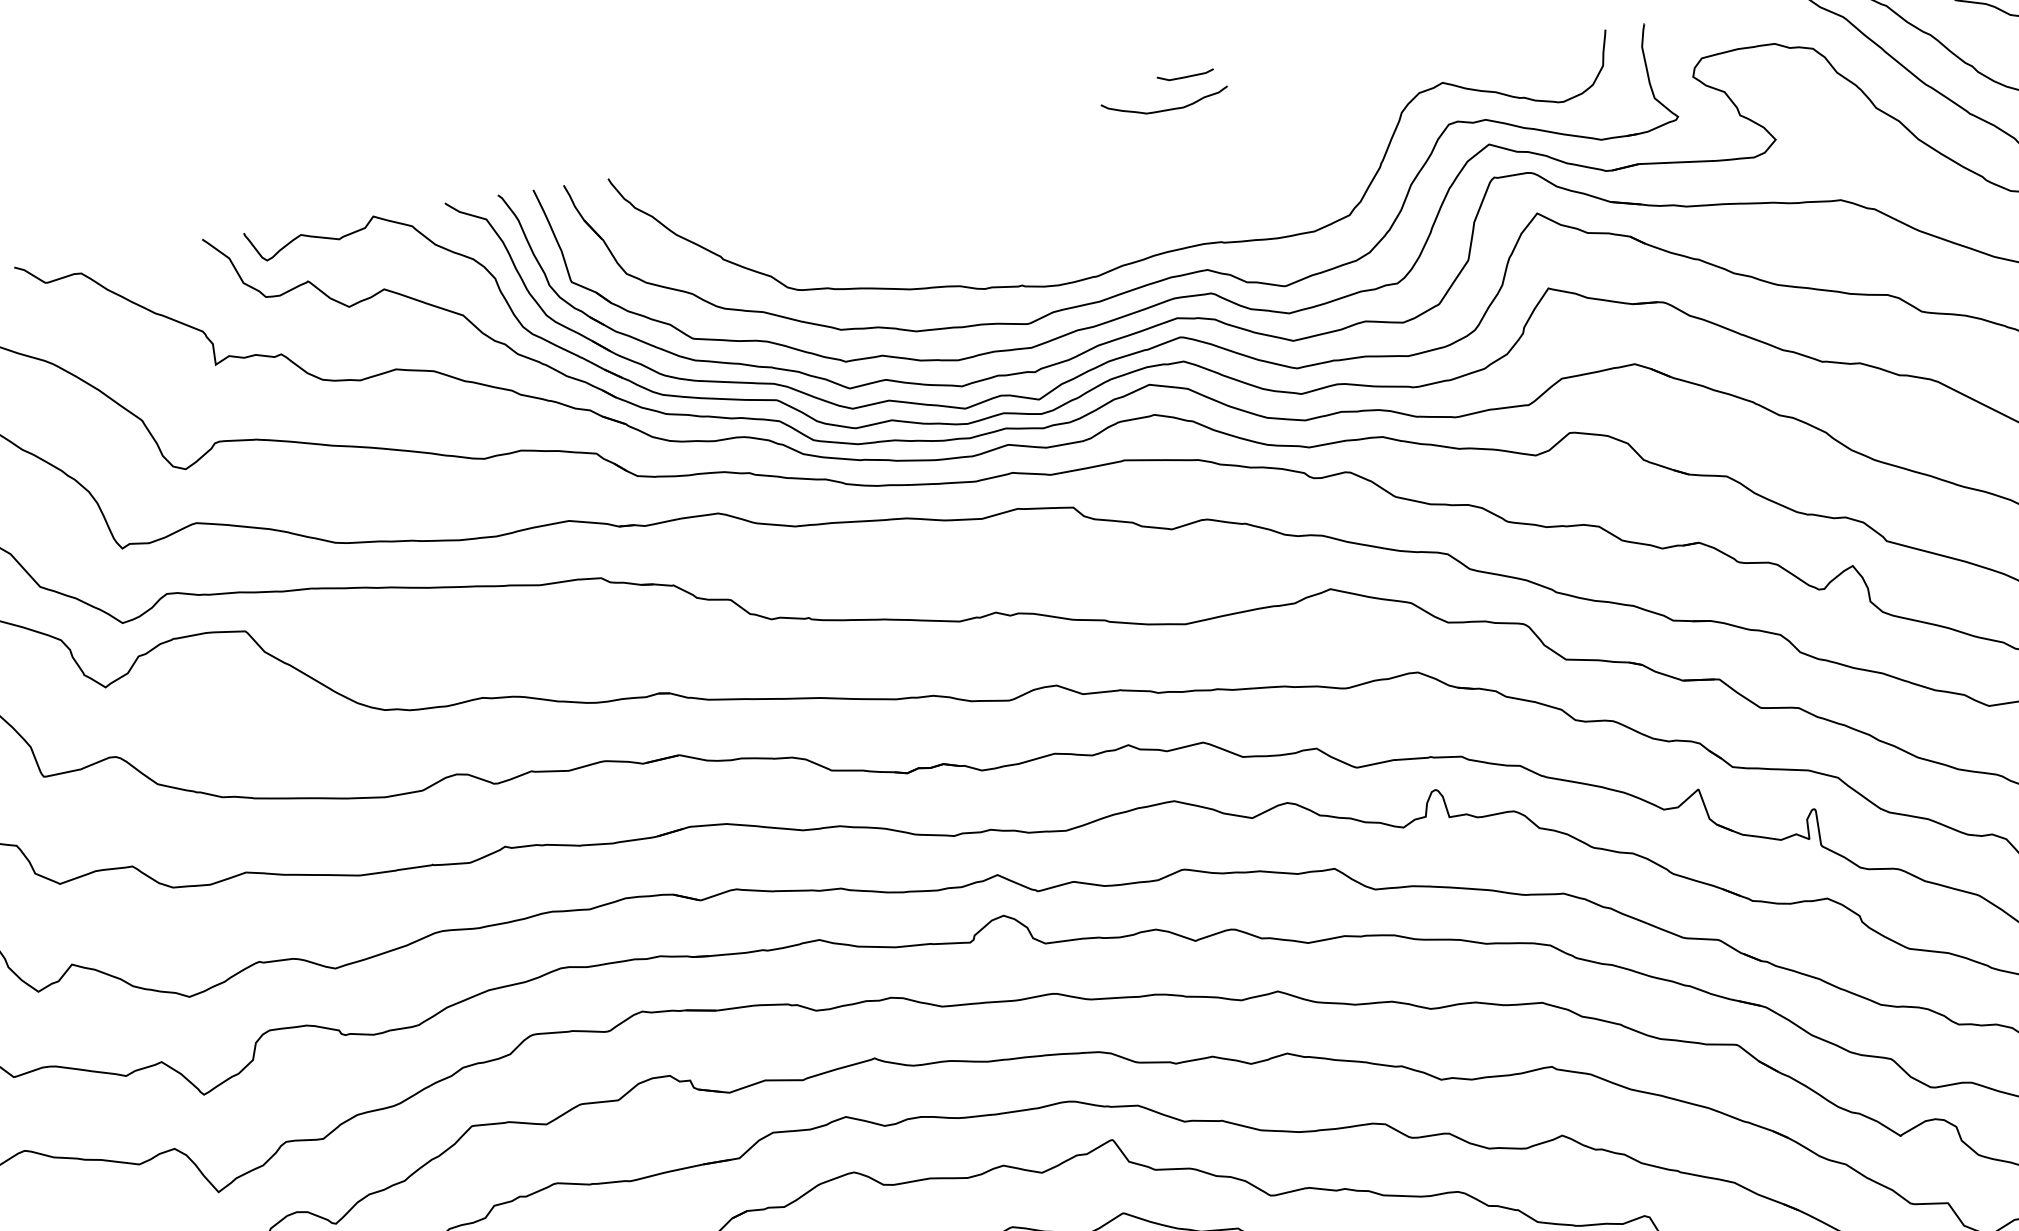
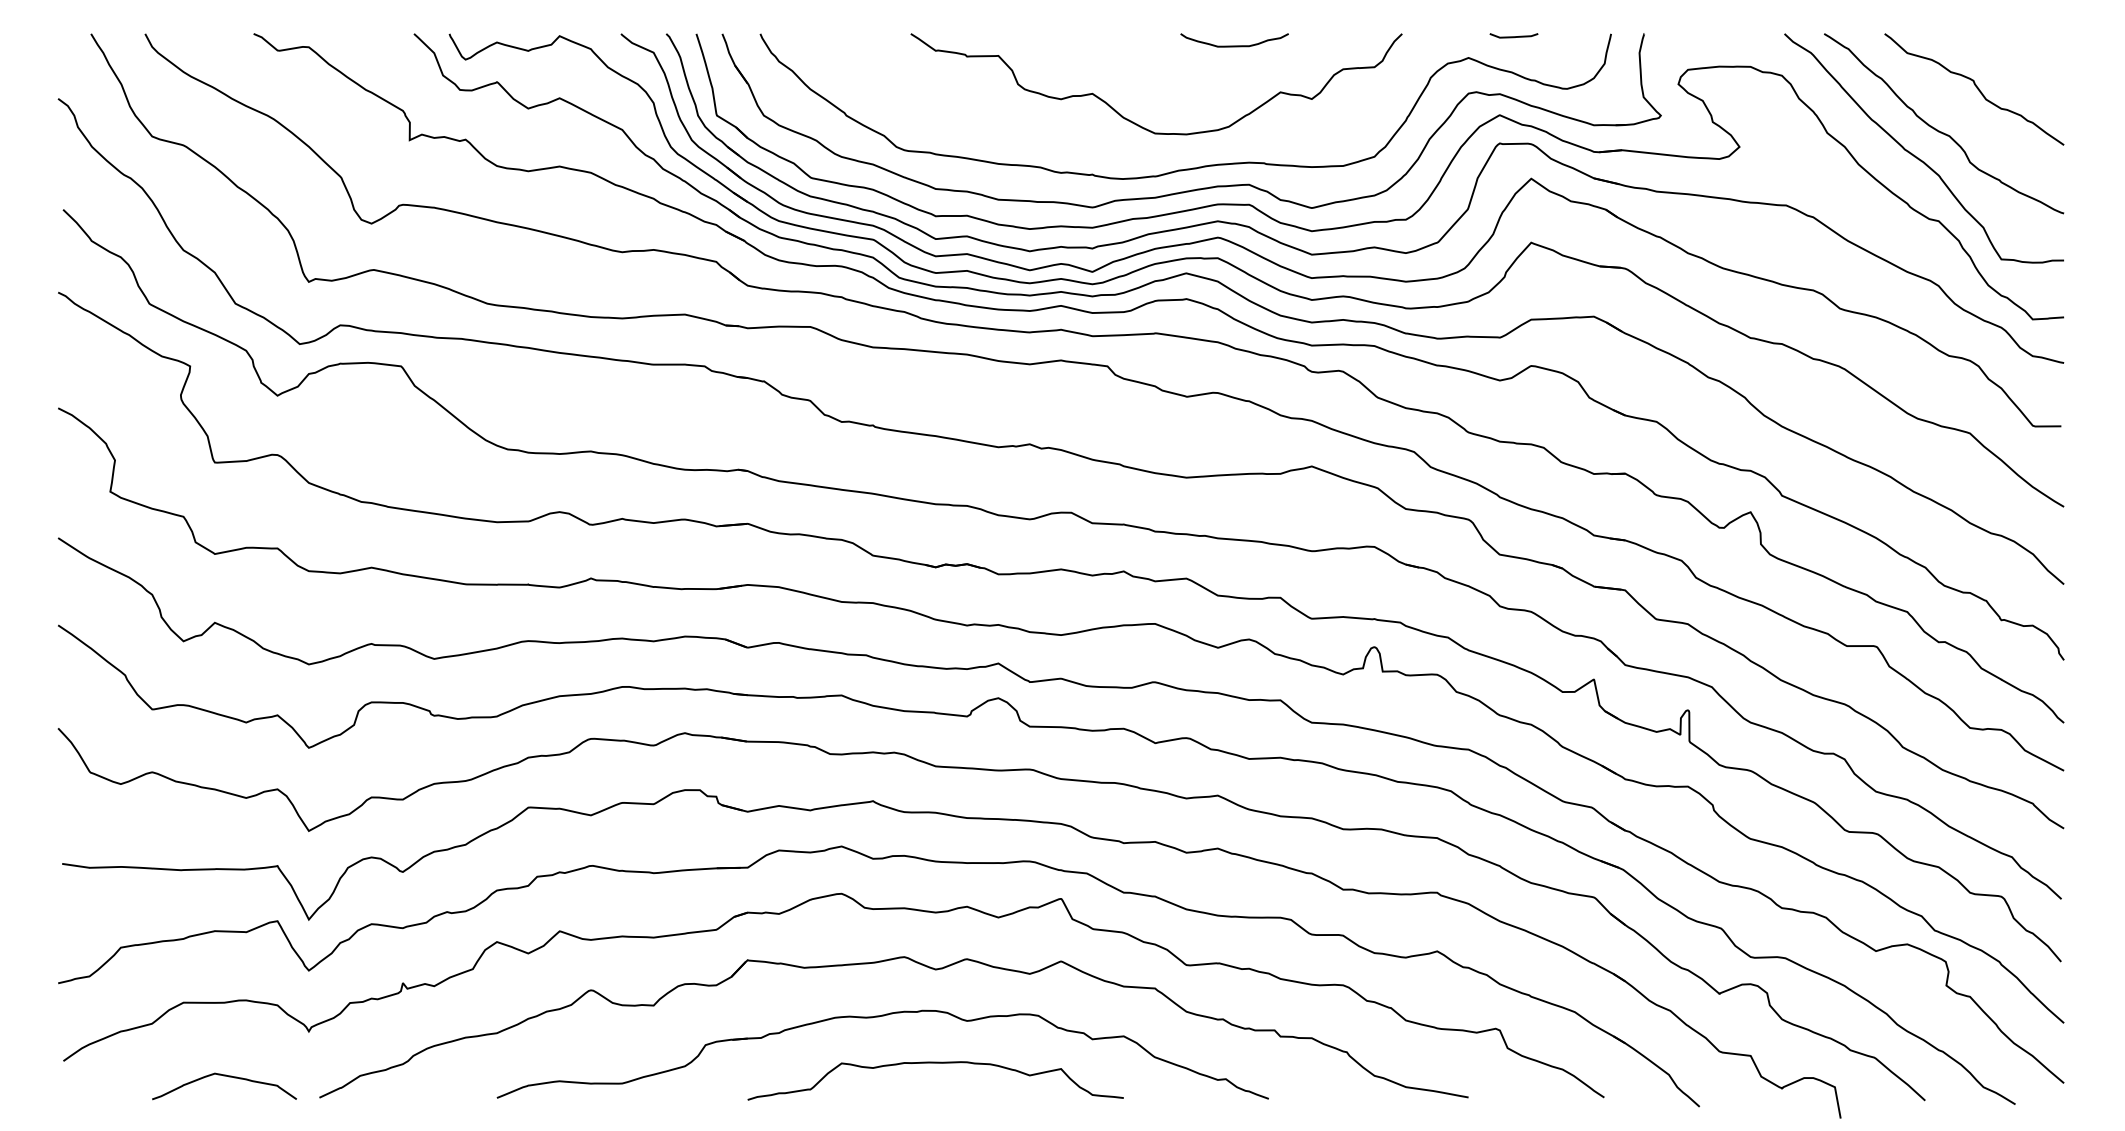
curve: (1185, 76) -> (1513, 36), moved
curve: (1063, 216) -> (1135, 122), added

